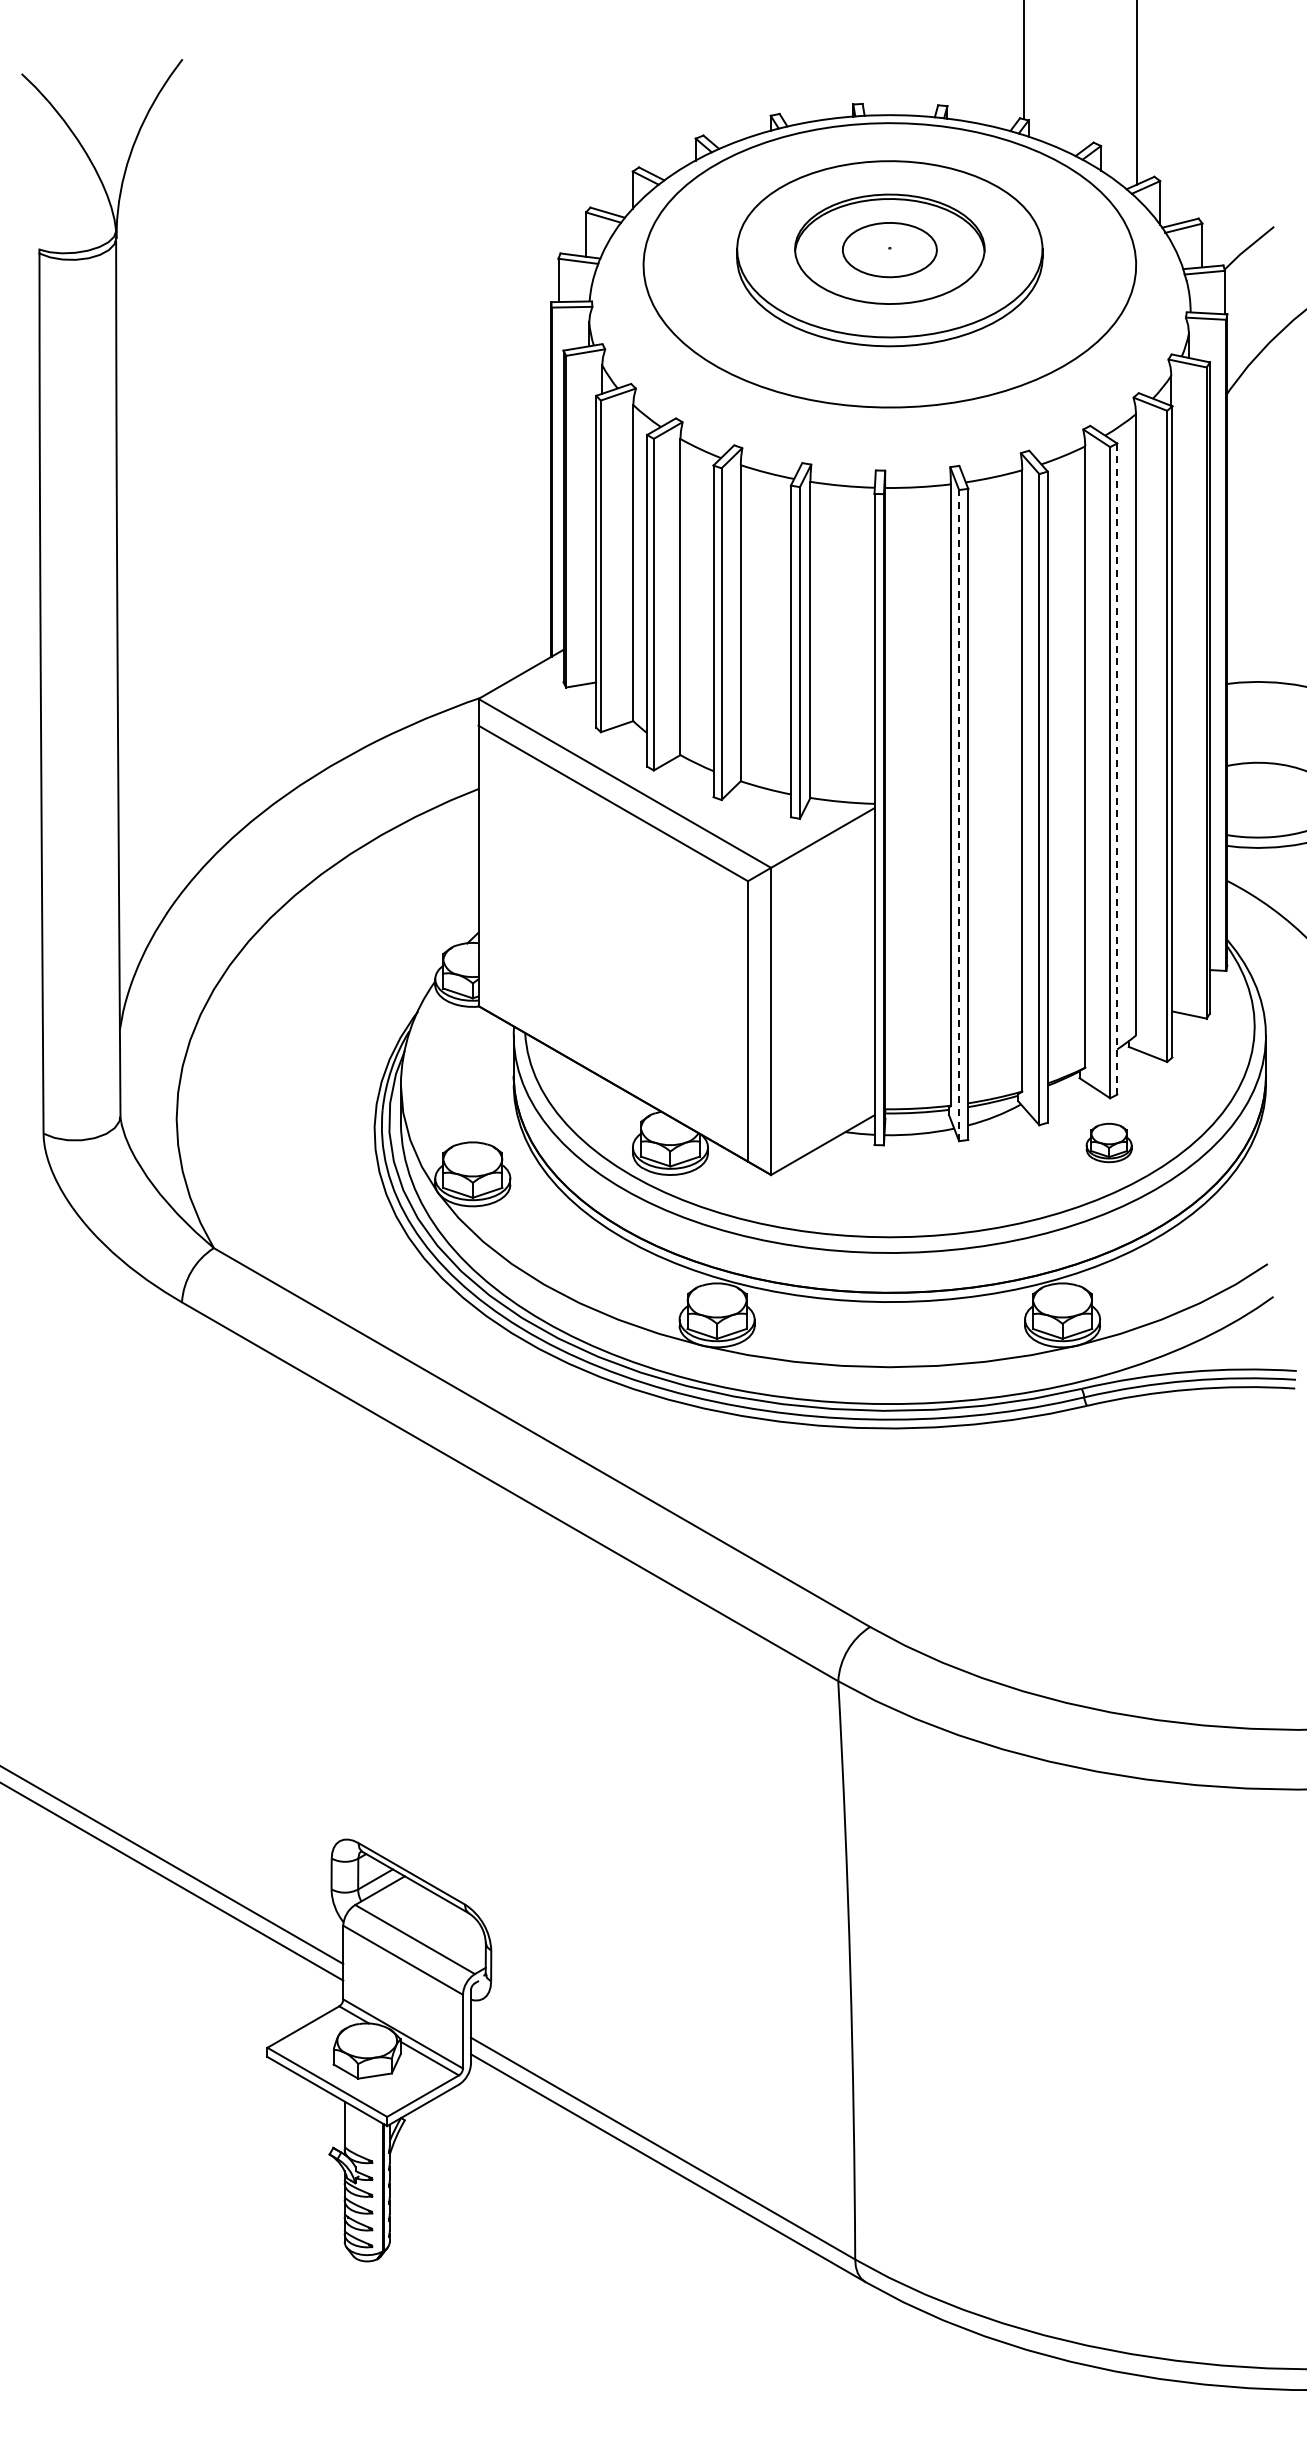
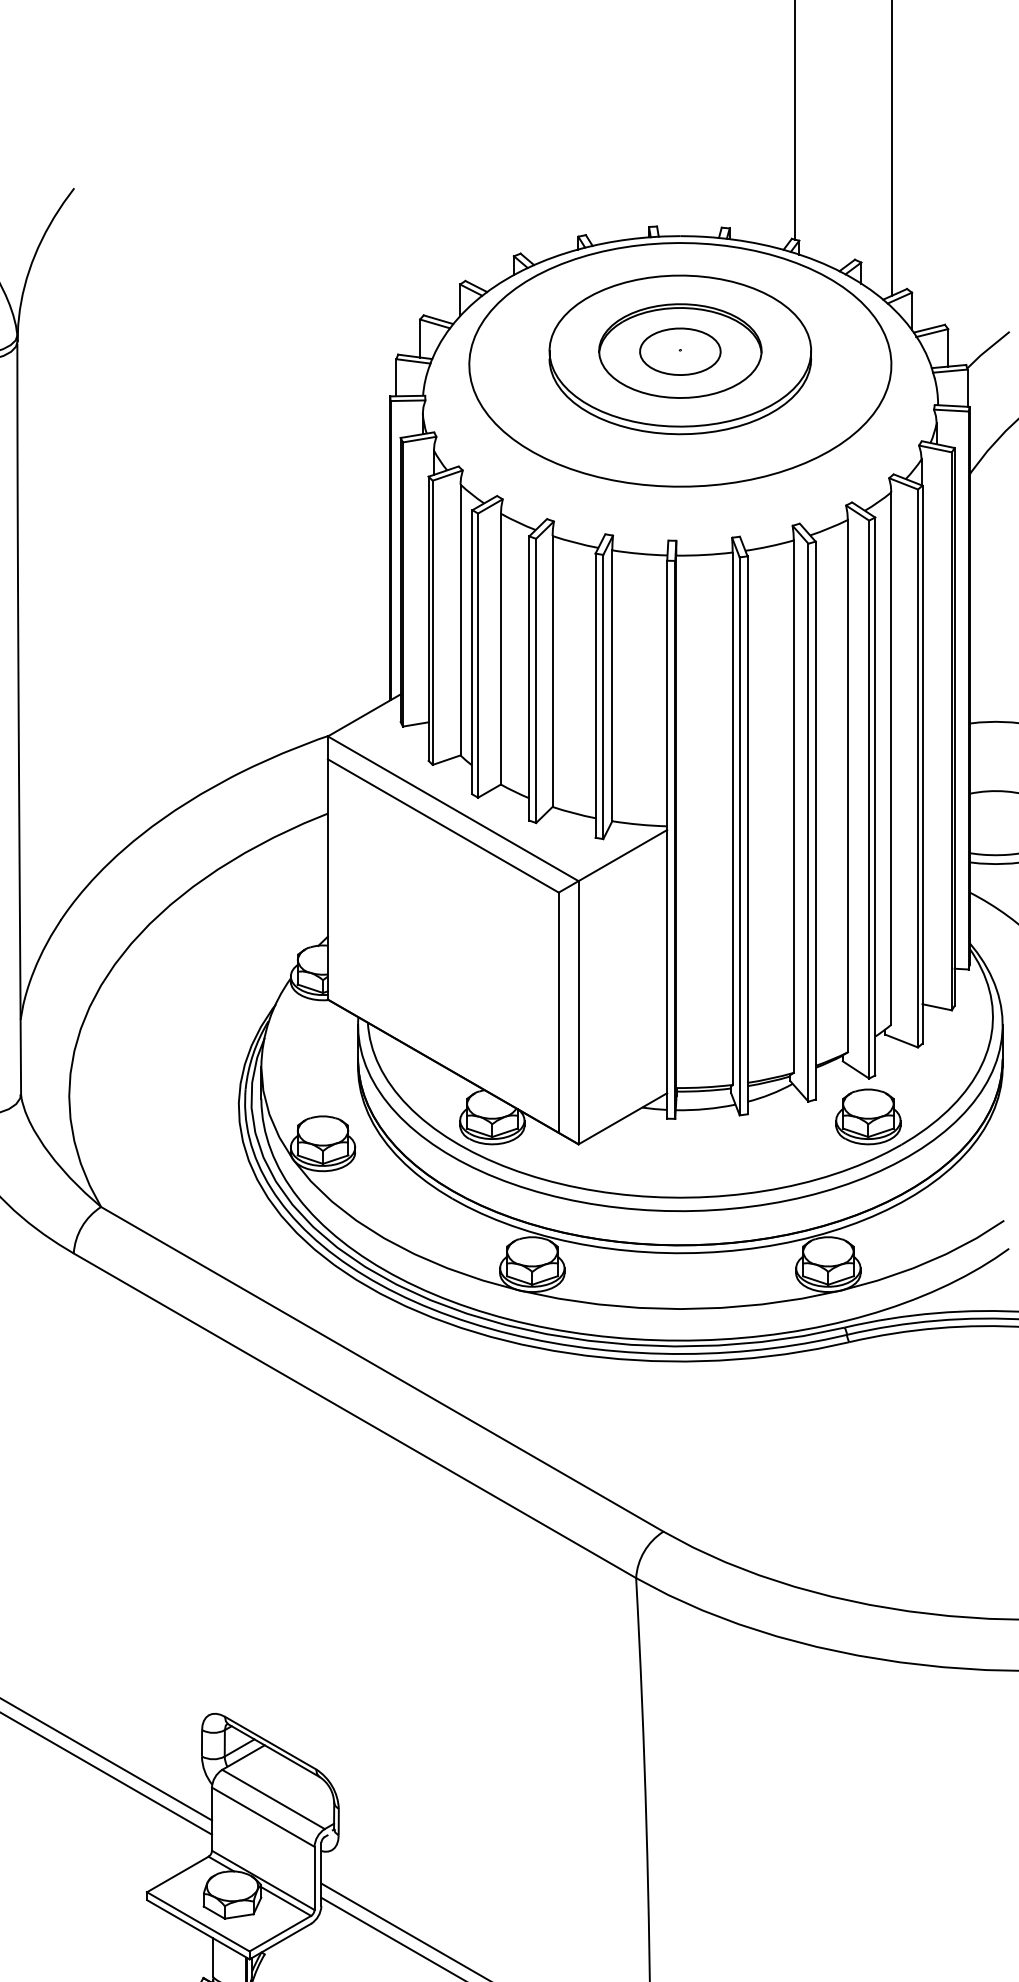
line: (1117, 769) -> (875, 796), dashed -> solid
line: (959, 815) -> (740, 836), dashed -> solid
part: (1108, 1142) -> (867, 1116), size x1.67

